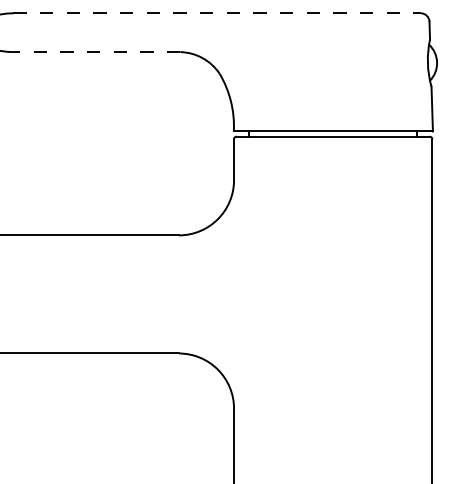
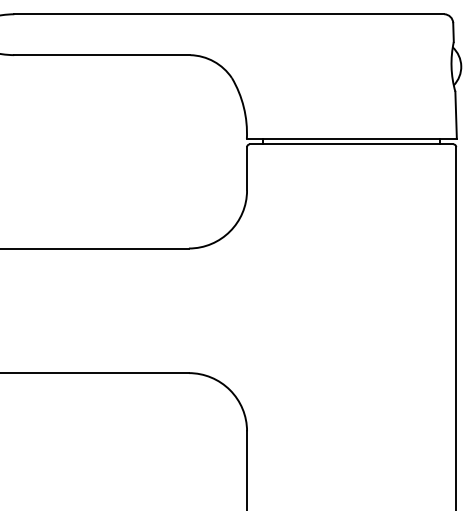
line: (217, 13) -> (229, 14), dashed -> solid
line: (96, 52) -> (101, 55), dashed -> solid

